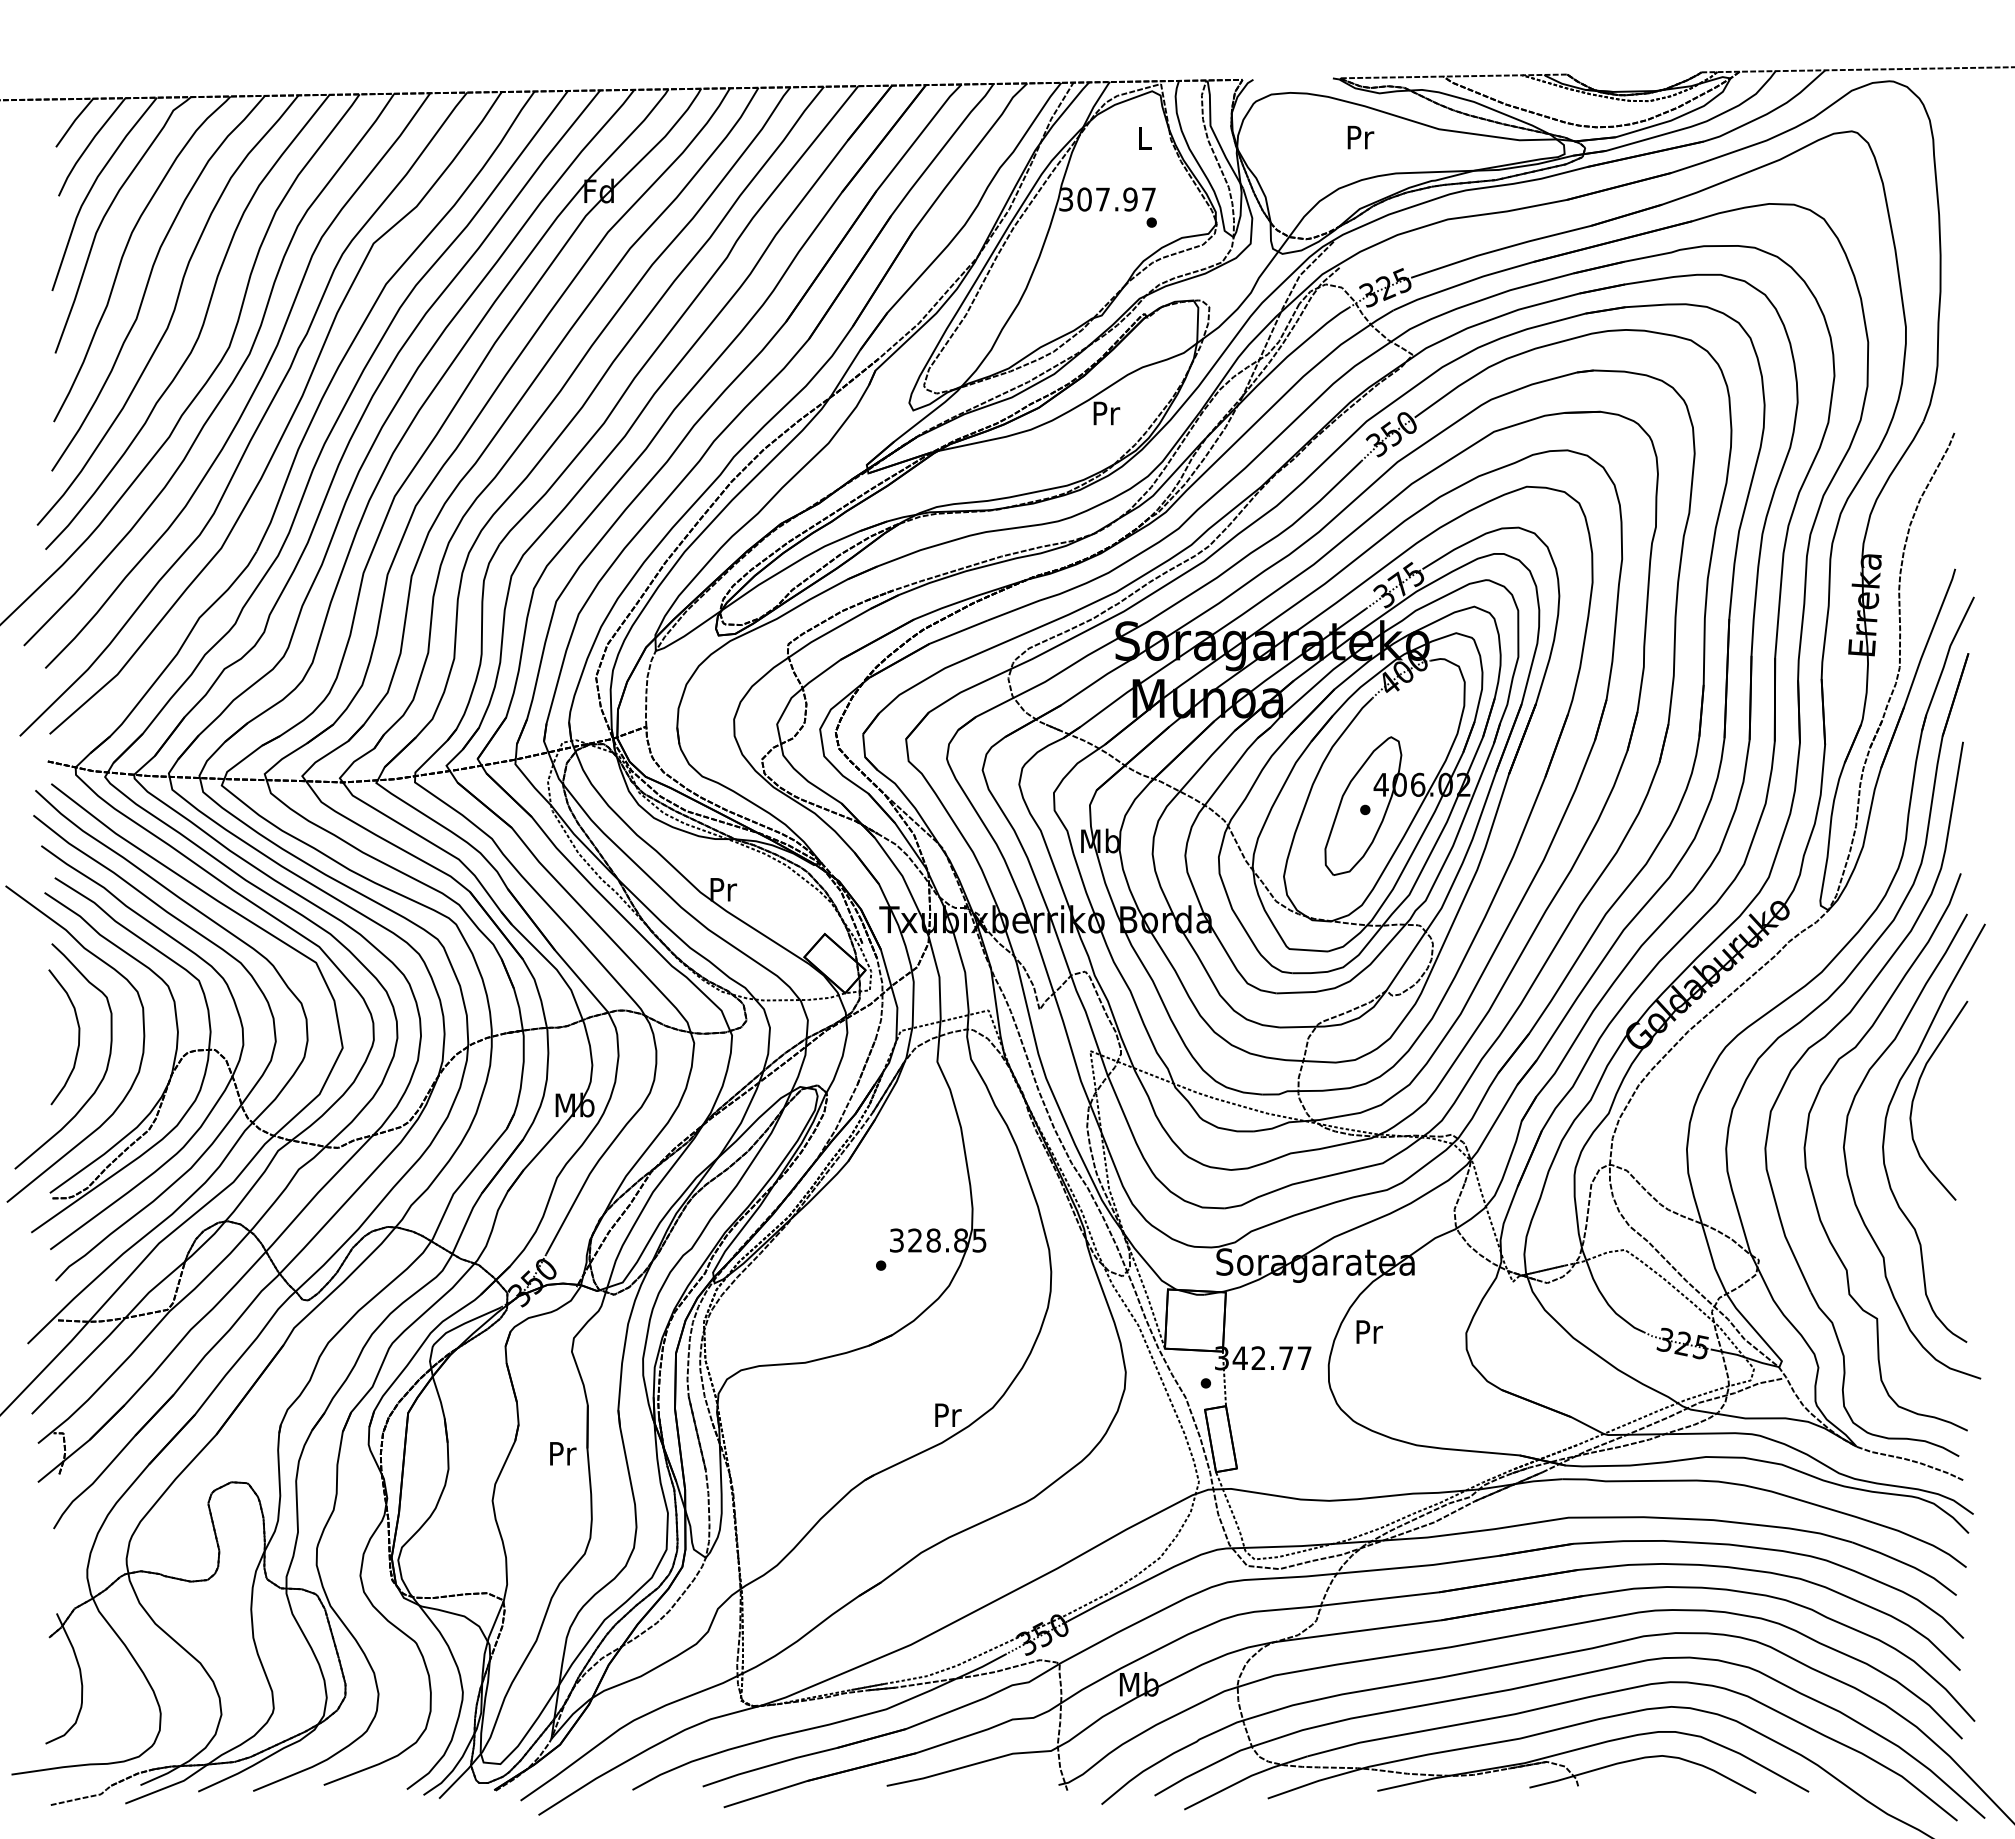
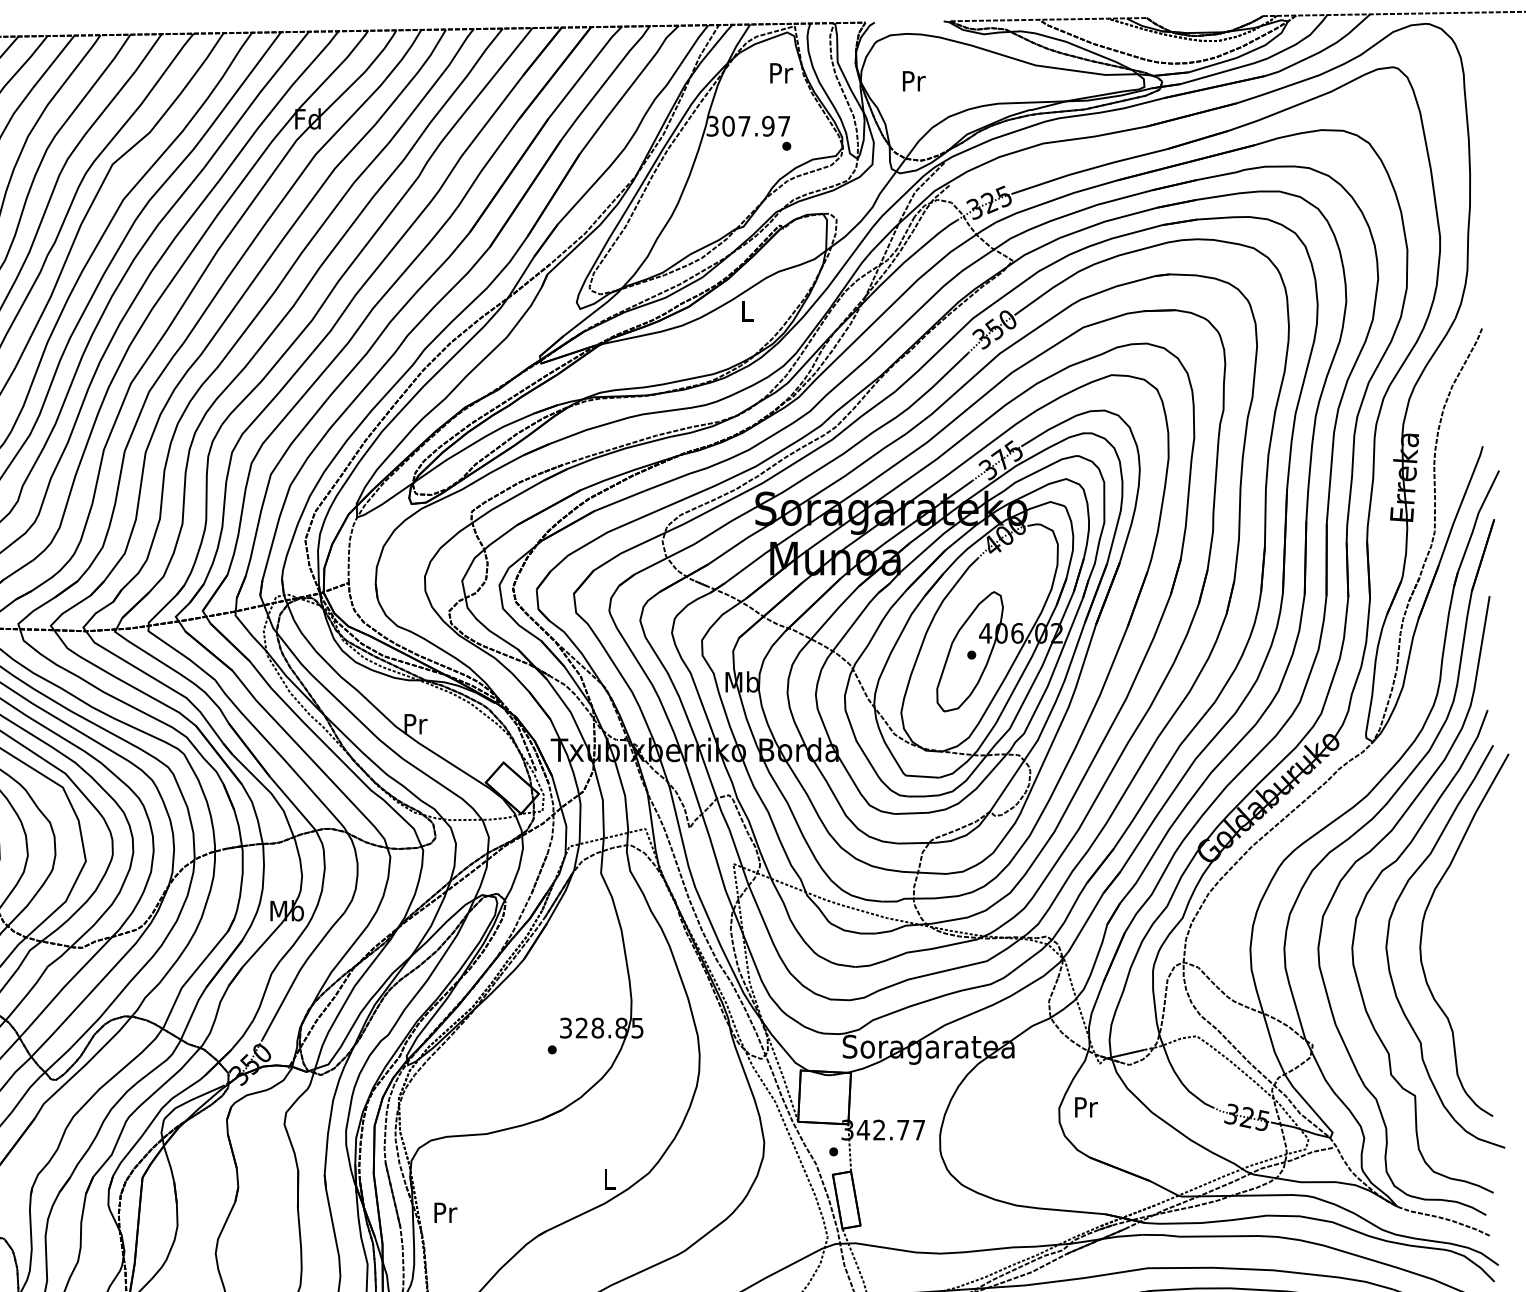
text: (1145, 137) -> (781, 72), L -> Pr
text: (1360, 137) -> (913, 81), moved
text: (1106, 413) -> (747, 311), Pr -> L
curve: (1916, 1093) -> (1449, 900), removed
text: (1369, 1331) -> (1086, 1106), moved
text: (948, 1414) -> (610, 1178), Pr -> L
text: (563, 1453) -> (446, 1212), moved

